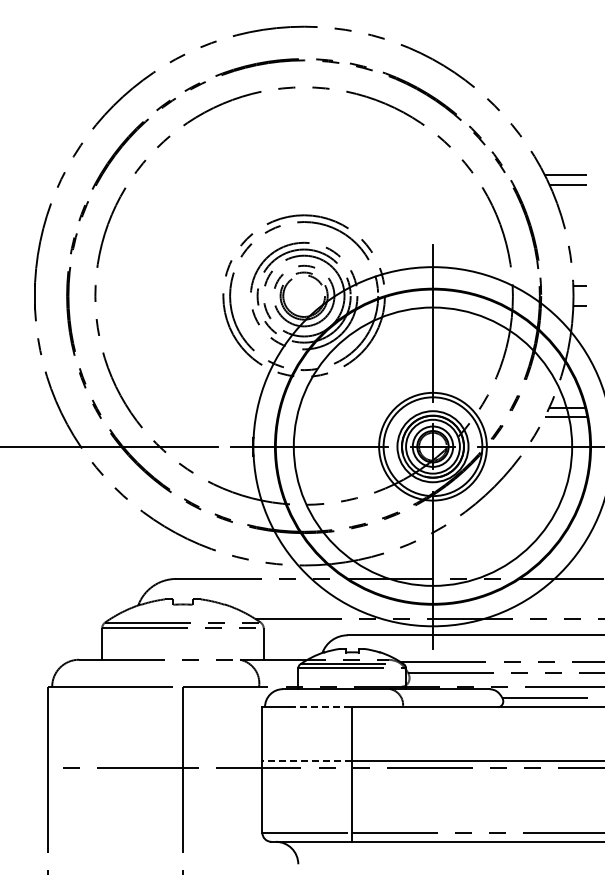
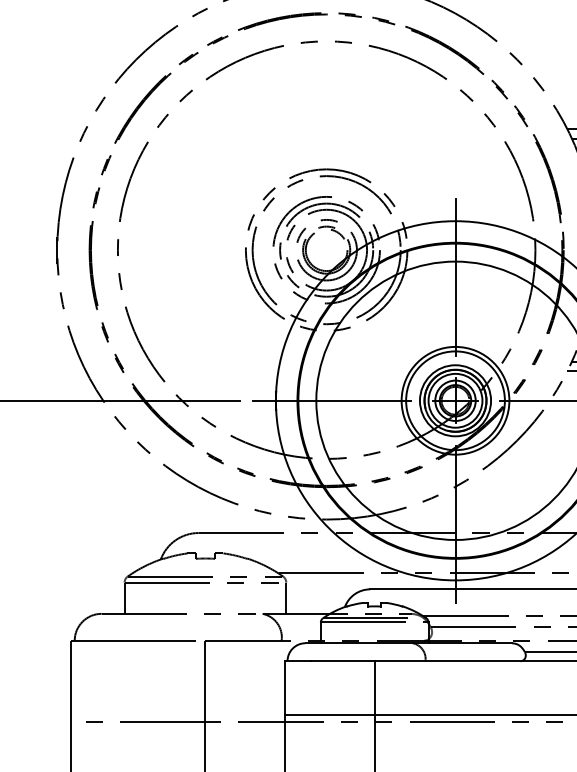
line: (320, 707) -> (343, 661), dashed -> solid
line: (307, 761) -> (330, 715), dashed -> solid

